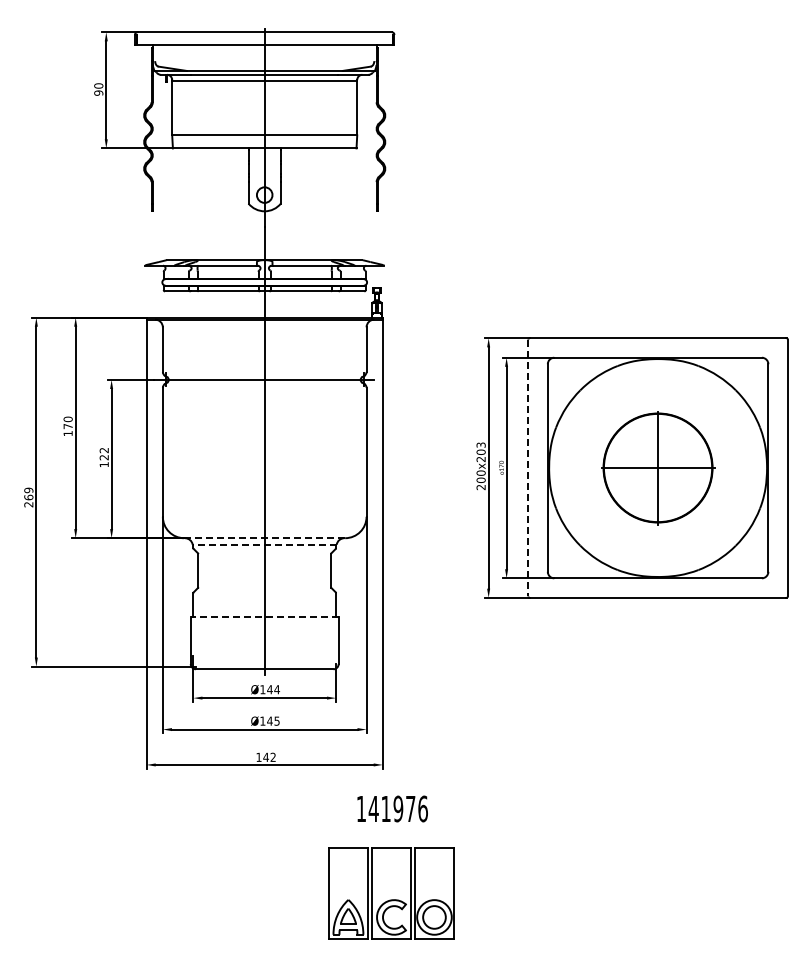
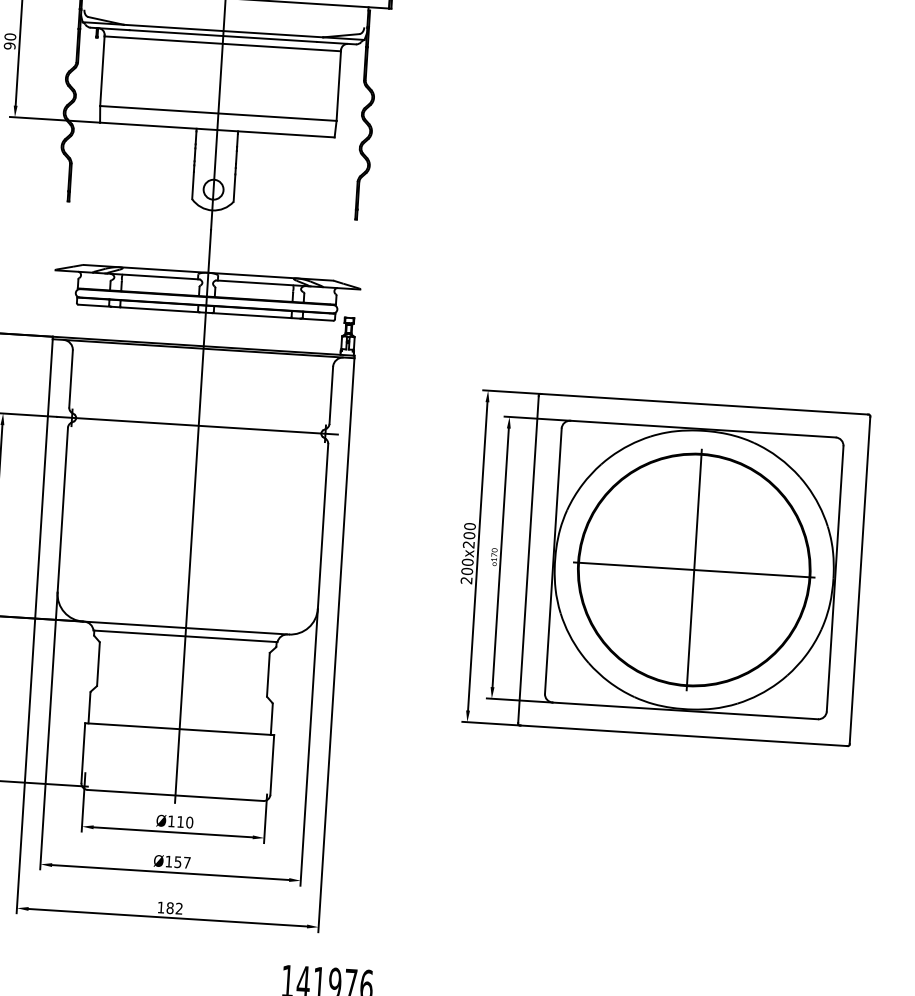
text: (480, 444) -> (469, 525), 200x203 -> 200x200
part: (657, 467) -> (693, 569), size x1.67
line: (528, 468) -> (528, 560), dashed -> solid
line: (264, 538) -> (185, 628), dashed -> solid
line: (264, 544) -> (185, 636), dashed -> solid
line: (264, 617) -> (179, 729), dashed -> solid
text: (273, 689) -> (185, 822), Ø144 -> Ø110
text: (273, 720) -> (182, 861), Ø145 -> Ø157
text: (265, 756) -> (169, 906), 142 -> 182

